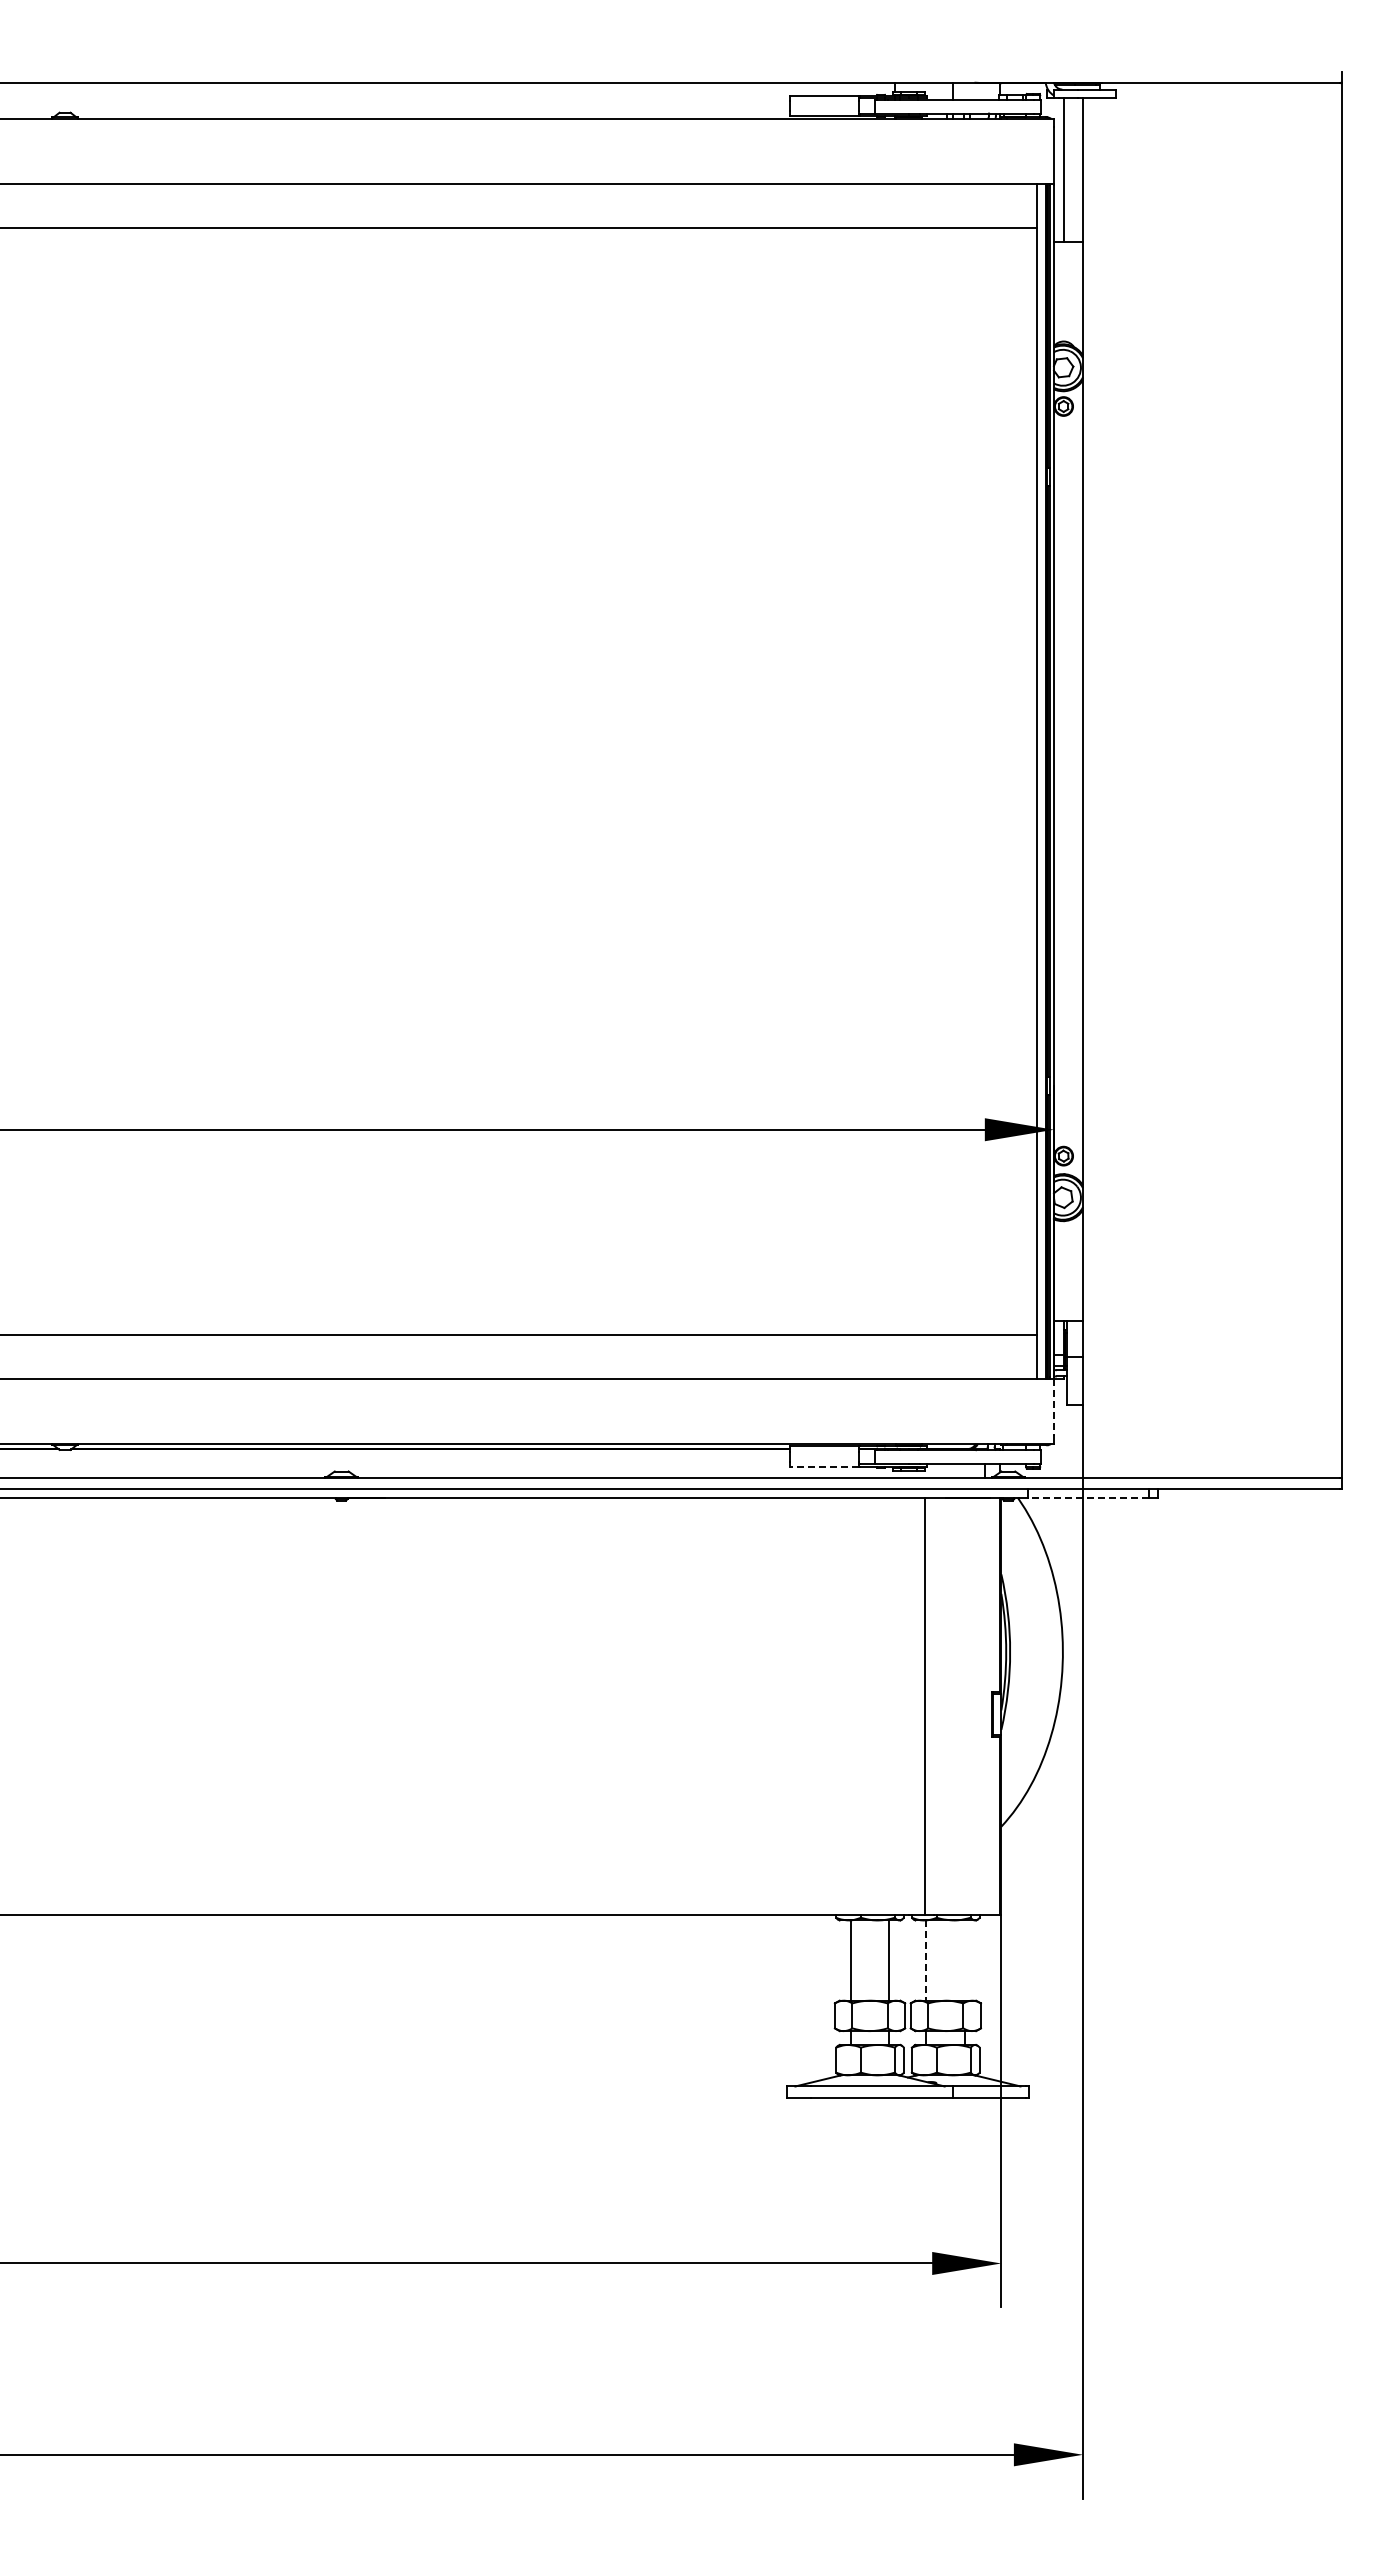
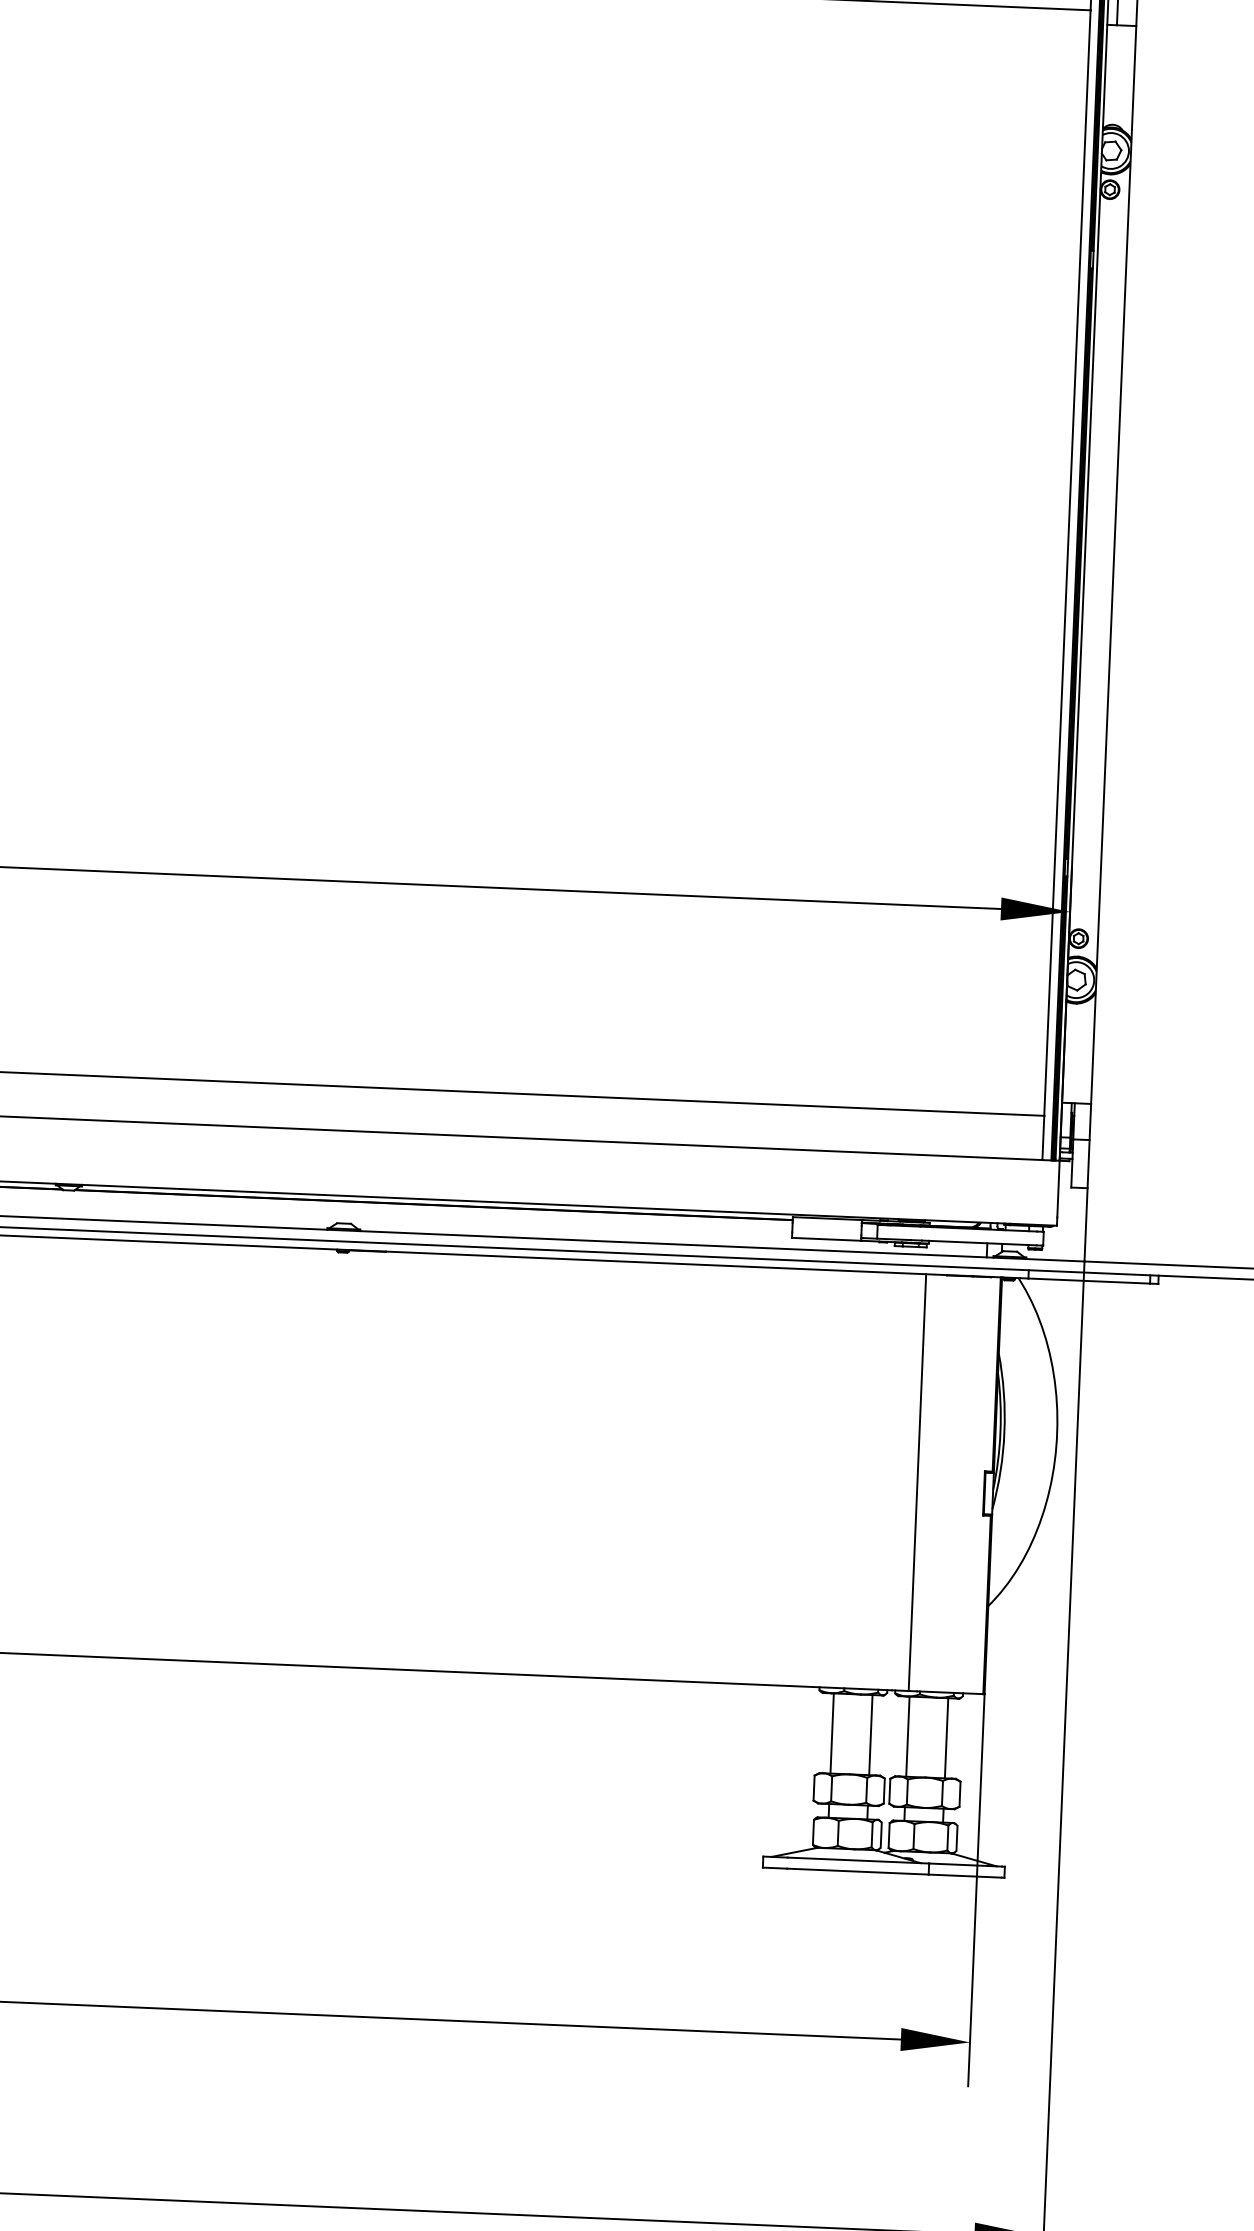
line: (1054, 1407) -> (1058, 1189), dashed -> solid
line: (824, 1467) -> (826, 1239), dashed -> solid
line: (1088, 1497) -> (1089, 1280), dashed -> solid
line: (965, 1960) -> (946, 1738), added
line: (926, 1961) -> (907, 1737), dashed -> solid

